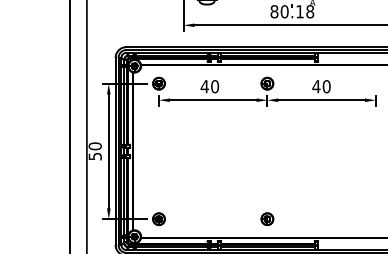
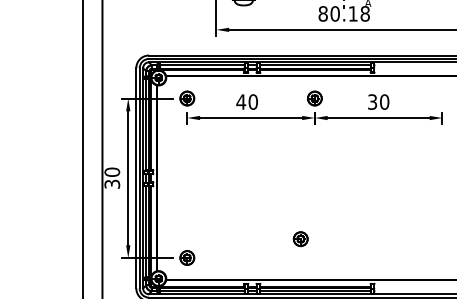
text: (316, 86) -> (372, 101), 40 -> 30
text: (94, 155) -> (111, 183), 50 -> 30
part: (267, 219) -> (300, 239), moved

